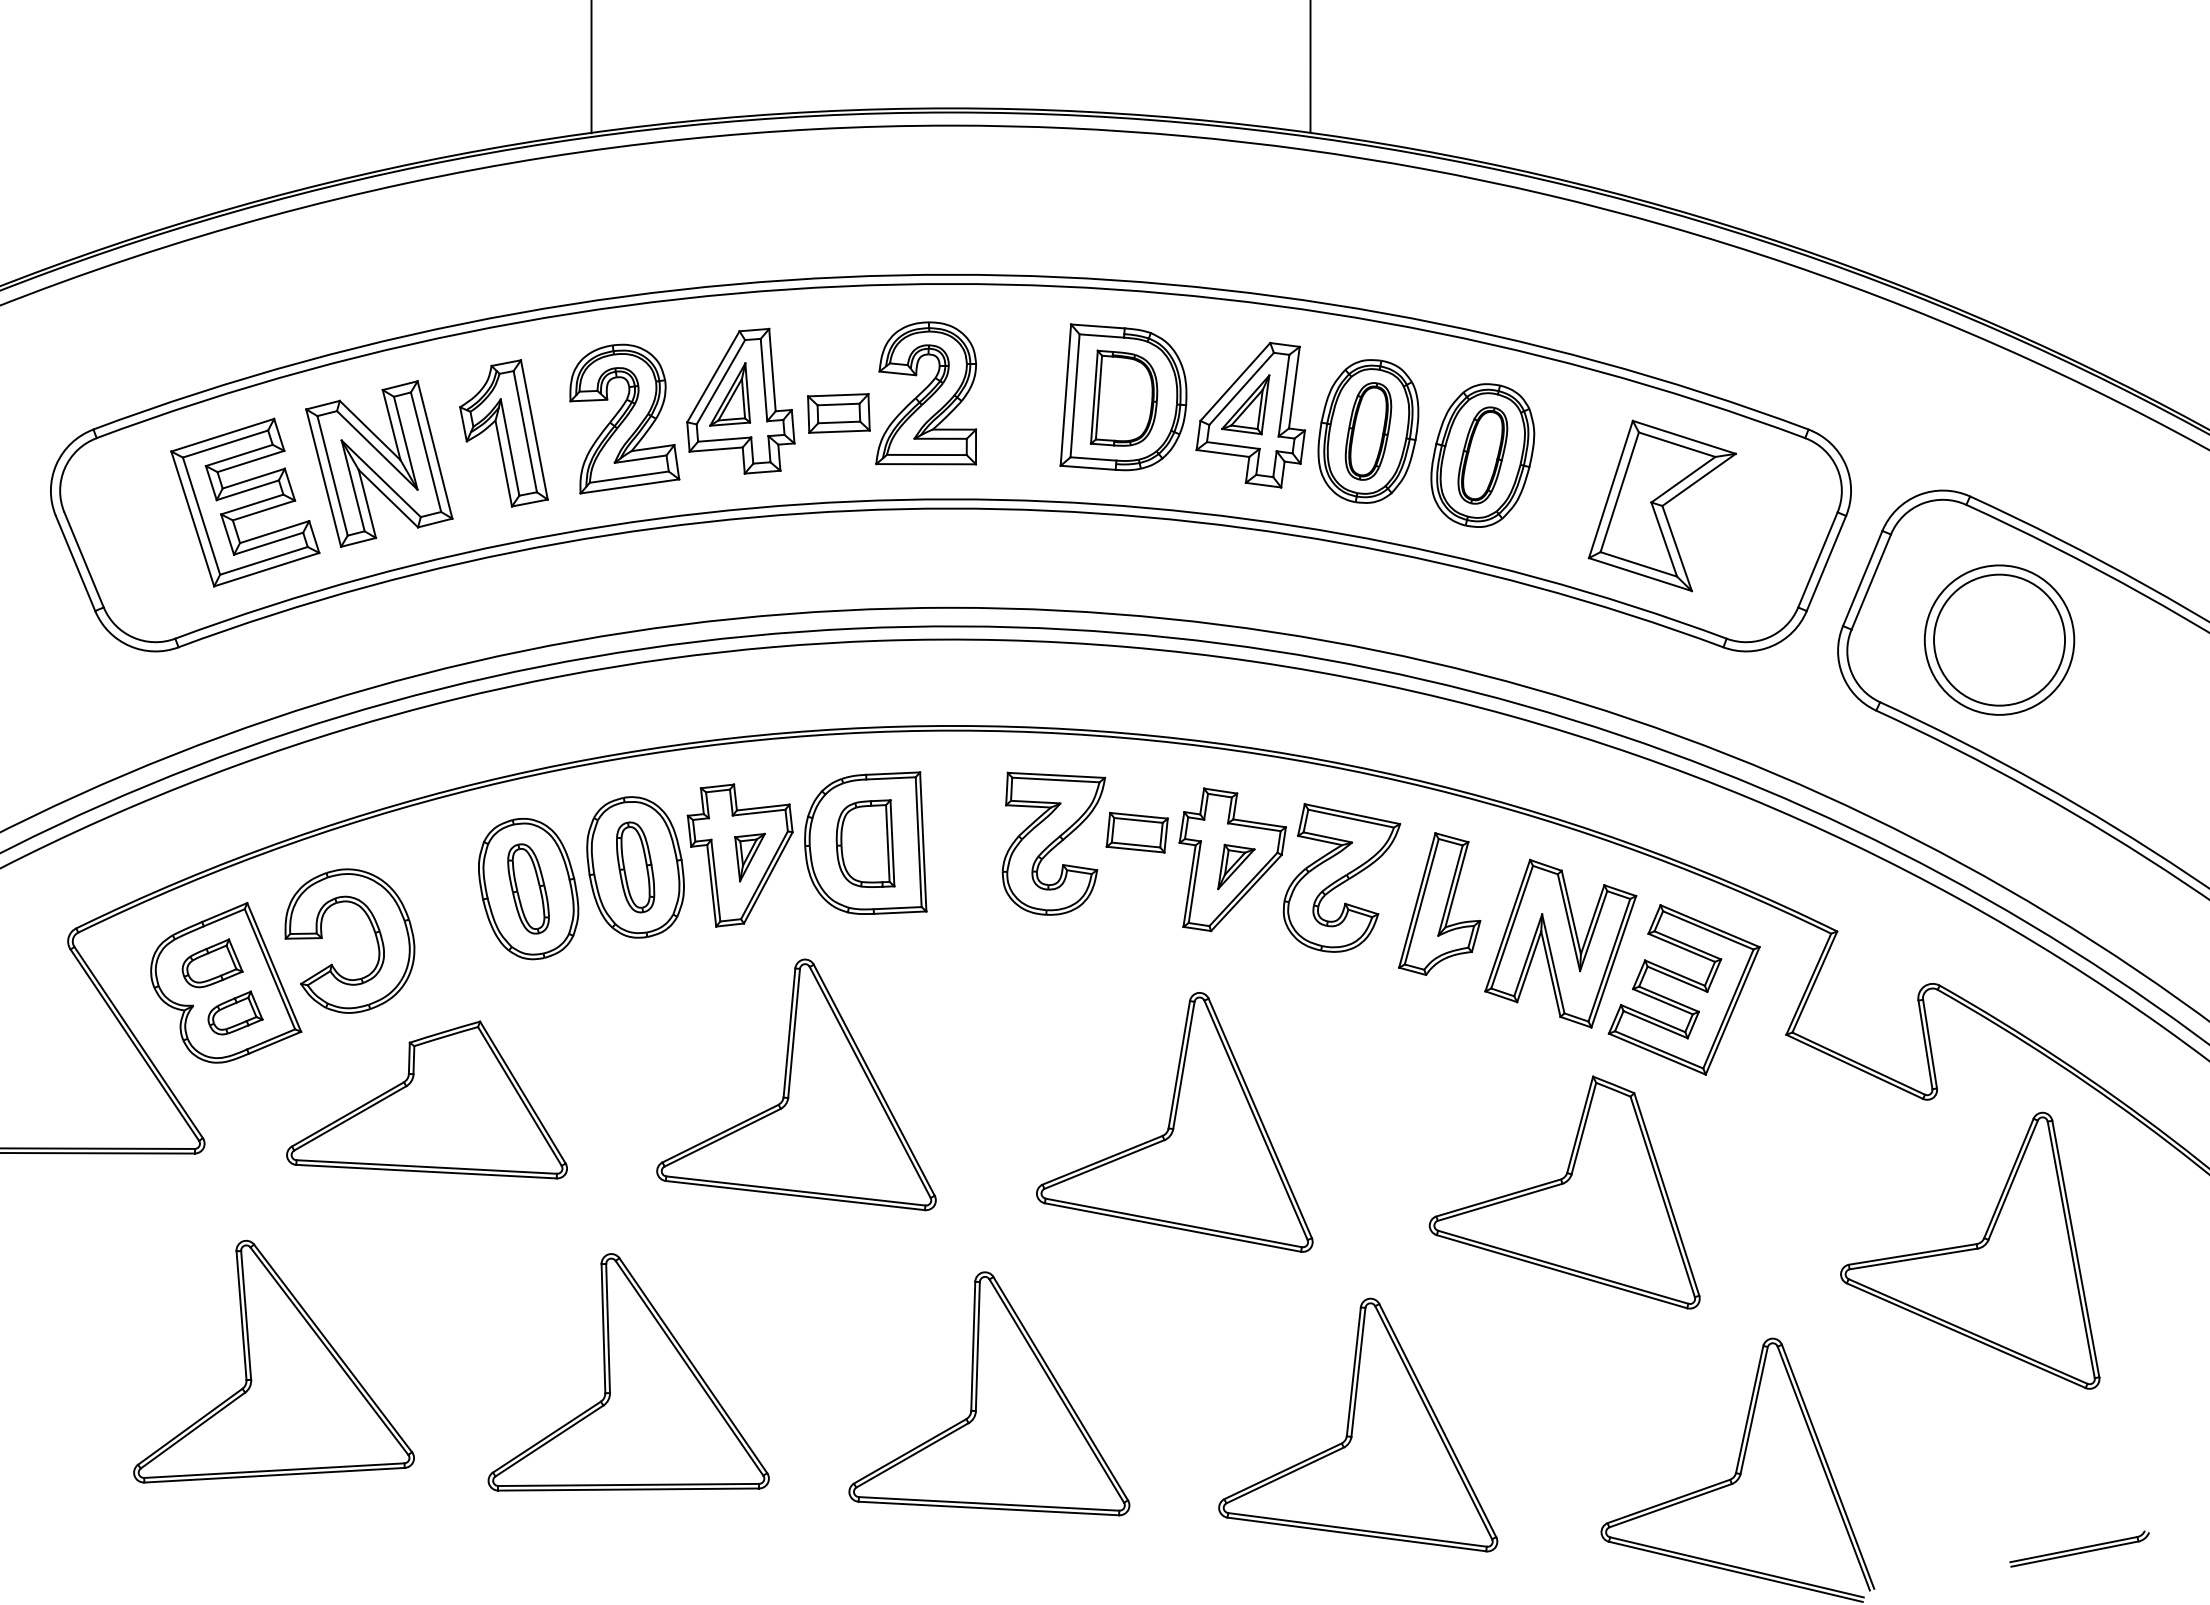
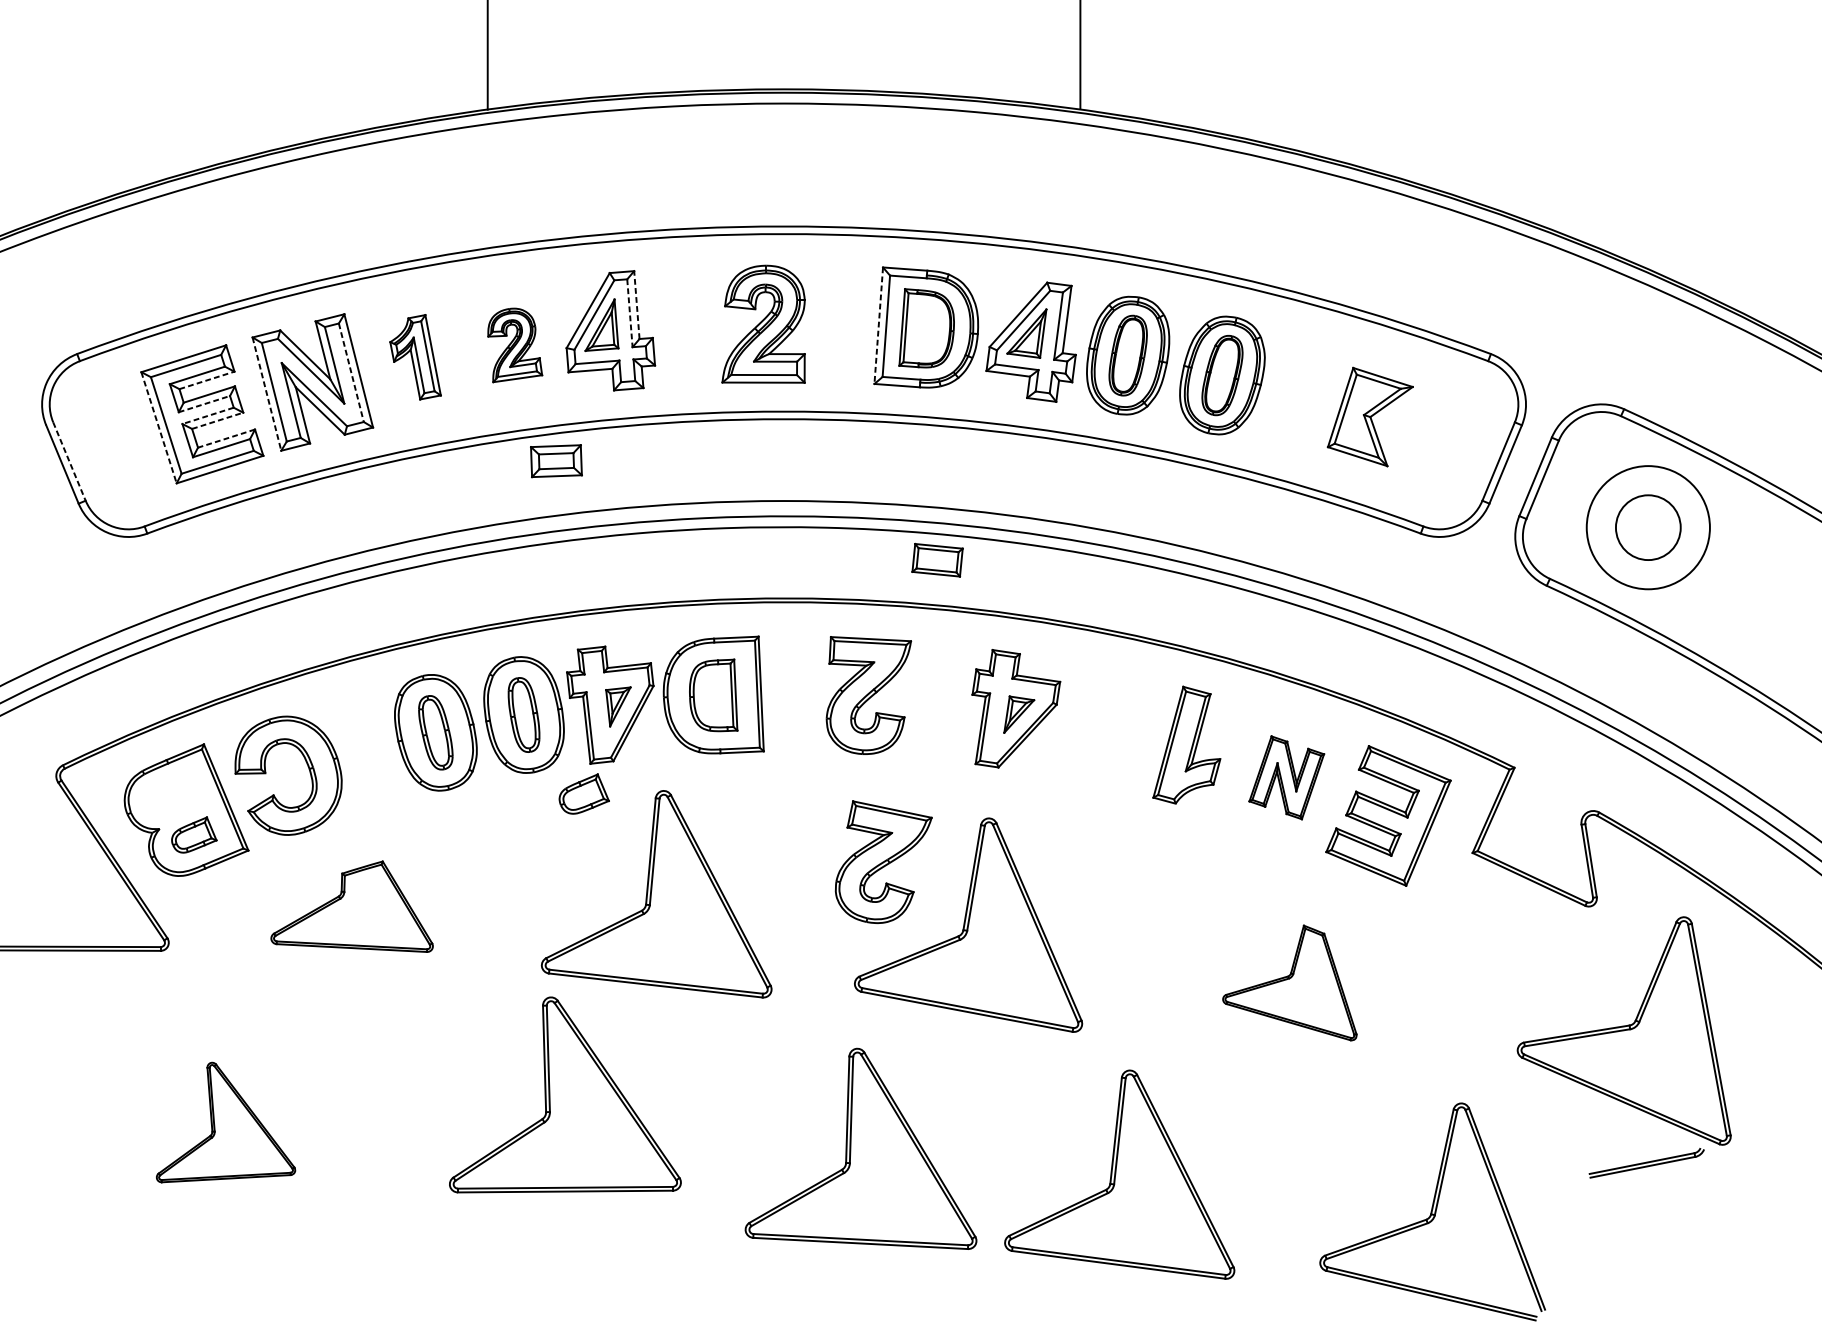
line: (772, 369) -> (636, 304), solid -> dashed
line: (764, 380) -> (630, 313), solid -> dashed
line: (1065, 395) -> (878, 326), solid -> dashed
part: (838, 413) -> (556, 461), moved
part: (624, 418) -> (514, 344), size x0.6
part: (503, 433) -> (415, 357), size x0.7
line: (426, 452) -> (351, 372), solid -> dashed
line: (251, 461) -> (207, 380), solid -> dashed
line: (323, 478) -> (266, 394), solid -> dashed
line: (247, 490) -> (204, 404), solid -> dashed
line: (252, 504) -> (208, 415), solid -> dashed
part: (1661, 505) -> (1369, 416), size x0.7
line: (263, 510) -> (217, 420), solid -> dashed
line: (192, 518) -> (158, 427), solid -> dashed
line: (274, 532) -> (226, 438), solid -> dashed
line: (84, 560) -> (69, 462), solid -> dashed
circle: (1999, 639) -> (1648, 527), size x0.6
part: (1136, 832) -> (936, 560), moved
part: (1341, 877) -> (883, 861), moved
part: (1560, 943) -> (1286, 777), size x0.6
part: (212, 963) -> (584, 794), moved
part: (426, 1099) -> (351, 906), size x0.7
part: (1564, 1192) -> (1289, 982), size x0.6
part: (273, 1361) -> (225, 1122), size x0.6
part: (628, 1372) -> (565, 1095), moved
part: (989, 1393) -> (861, 1148), moved
part: (2079, 1548) -> (1646, 1162), moved

